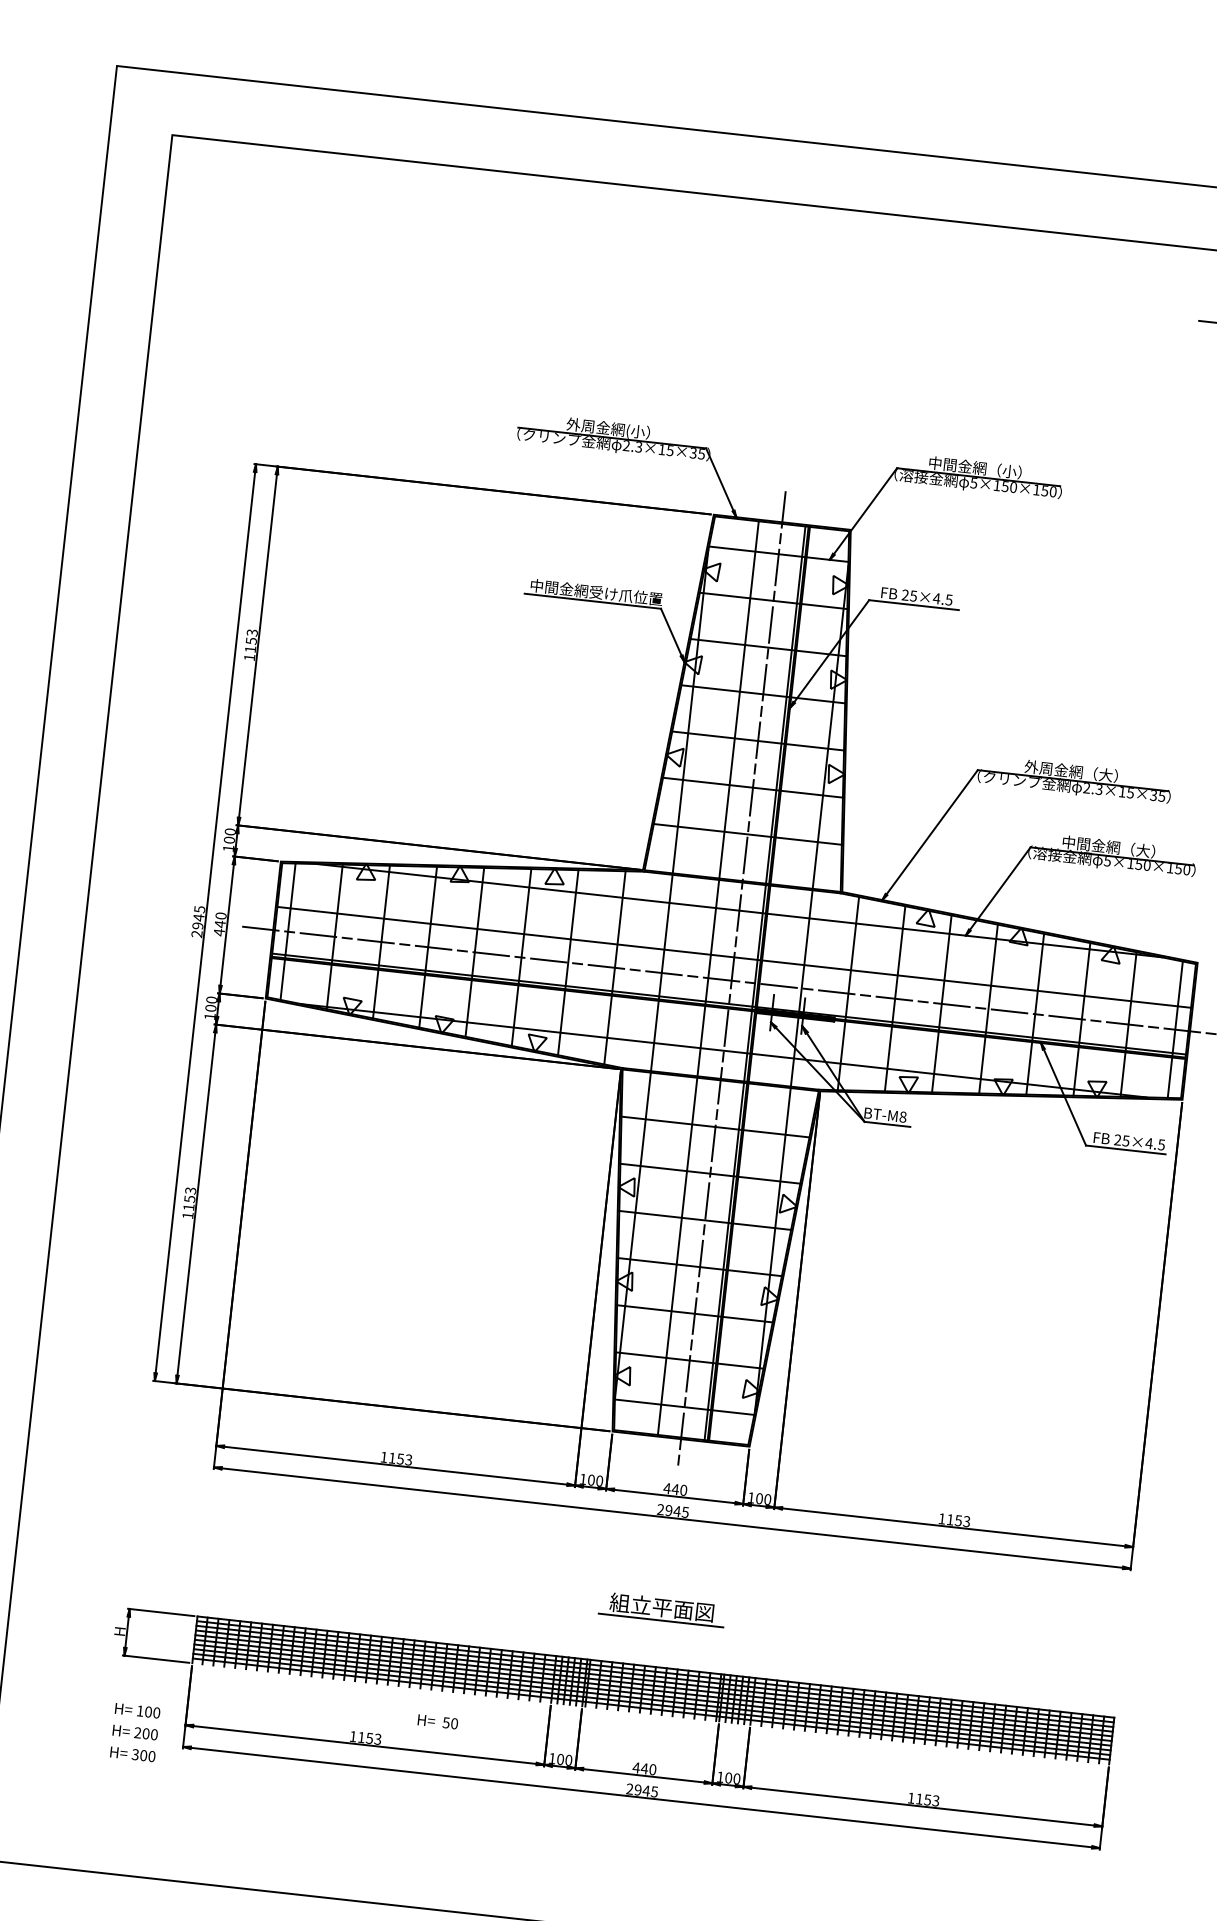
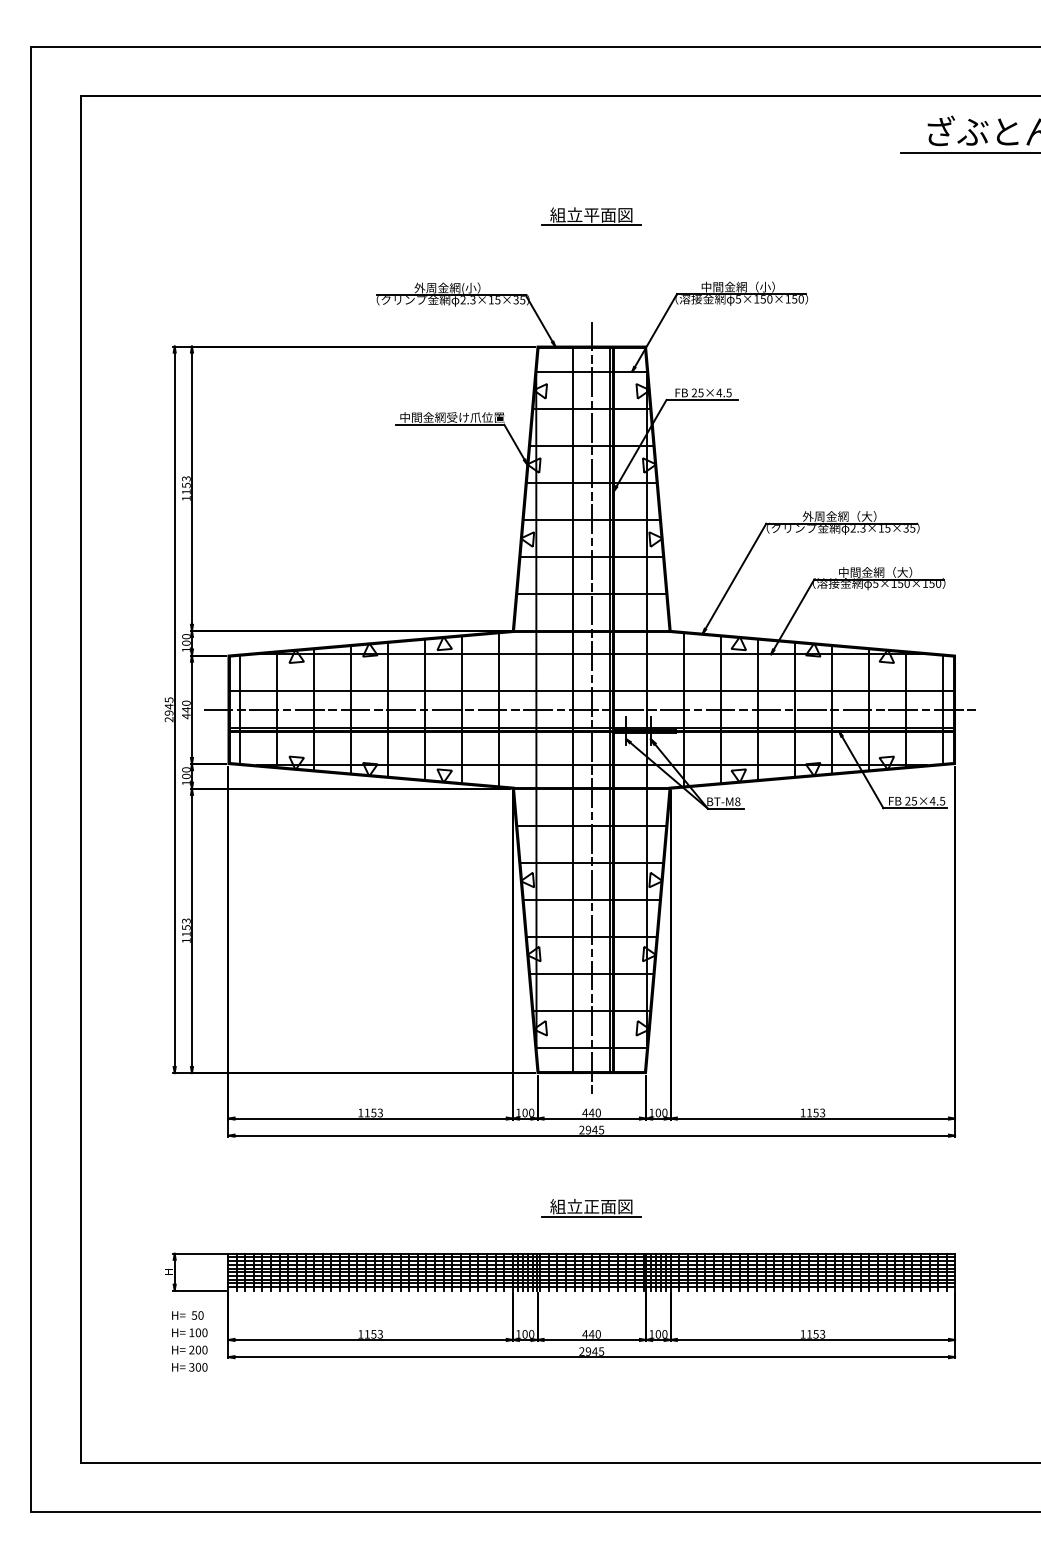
part: (800, 358) -> (591, 216), added
text: (662, 1608) -> (591, 1207), 組立平面図 -> 組立正面図
text: (437, 1721) -> (187, 1315), moved

